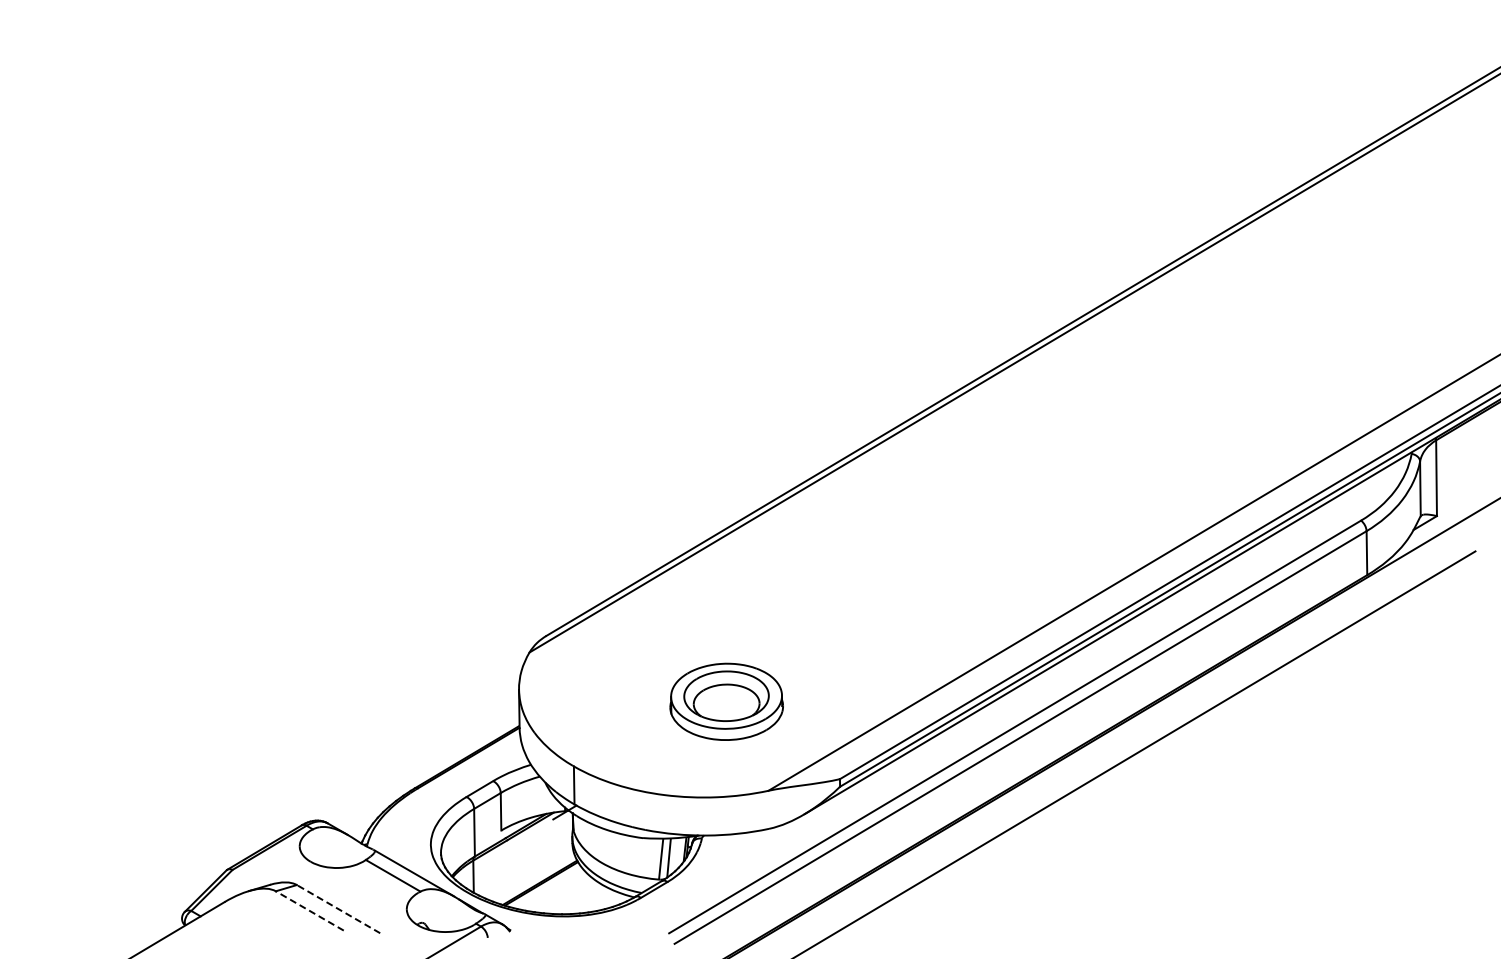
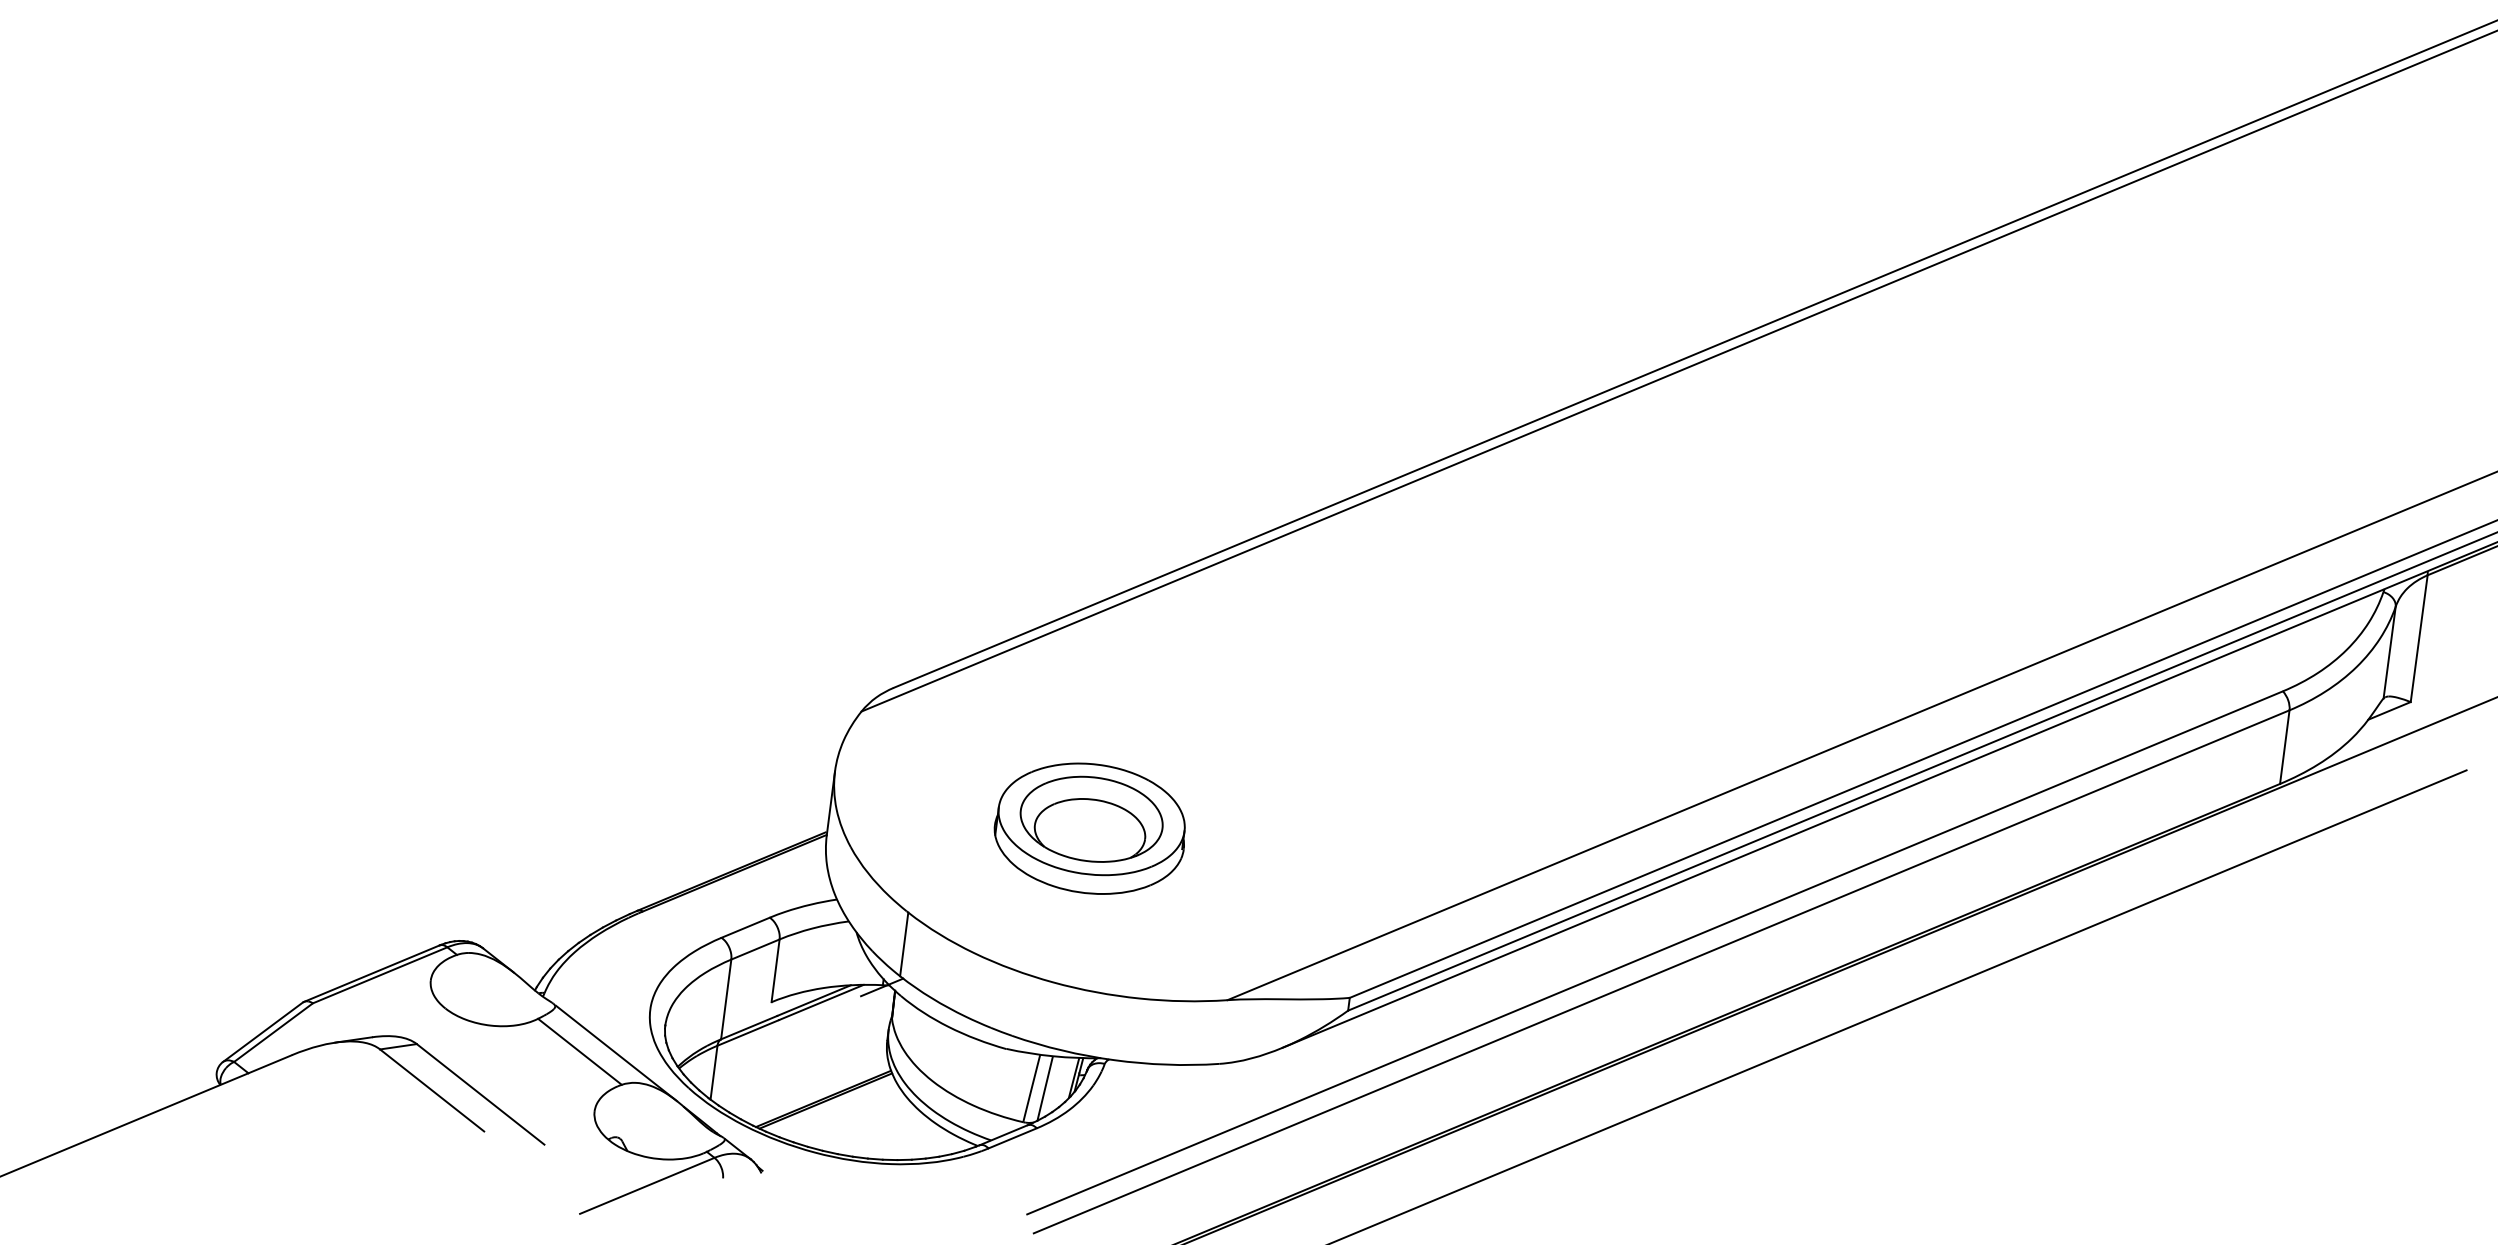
part: (726, 701) -> (1090, 828), moved
line: (338, 908) -> (480, 1093), dashed -> solid
line: (309, 910) -> (431, 1089), dashed -> solid

